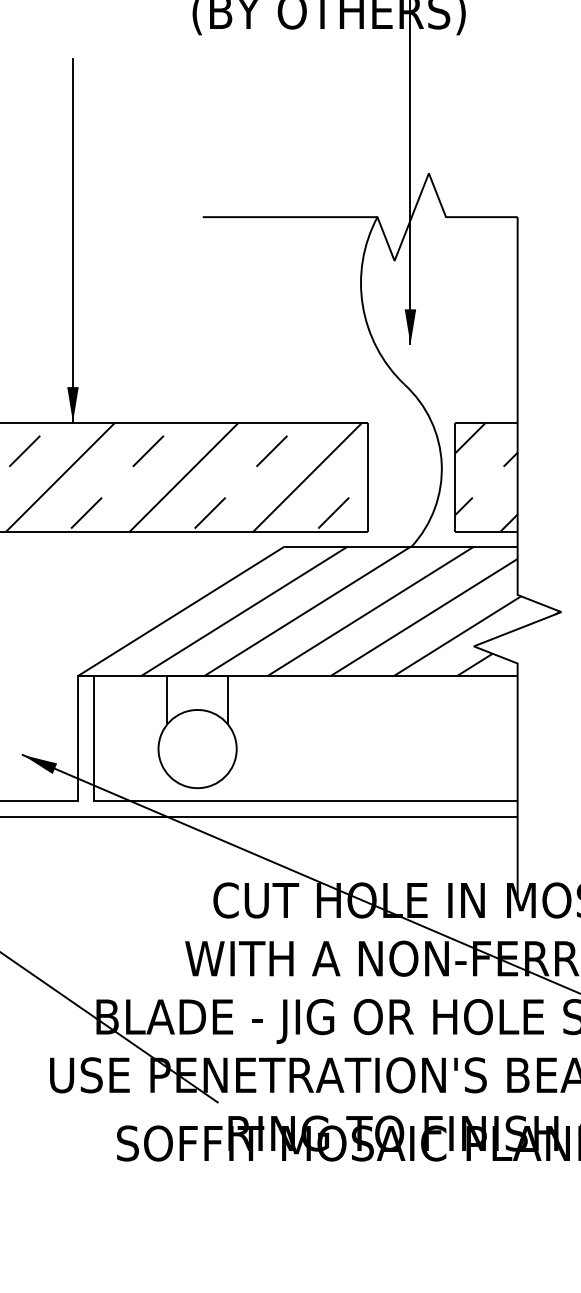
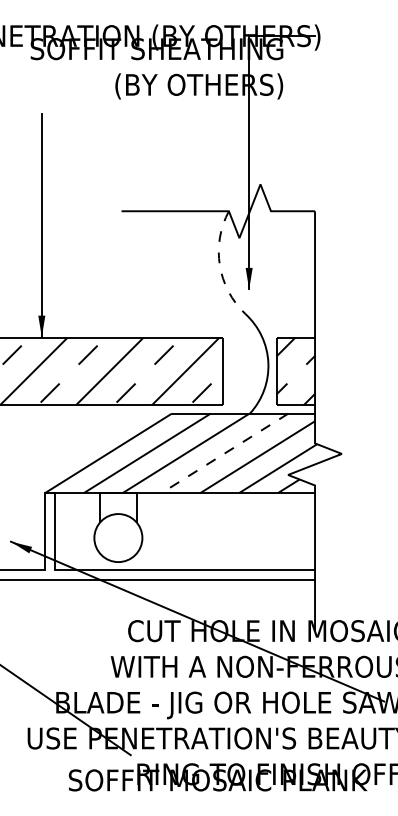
arc: (362, 305) -> (219, 265), solid -> dashed
line: (370, 611) -> (224, 453), solid -> dashed

